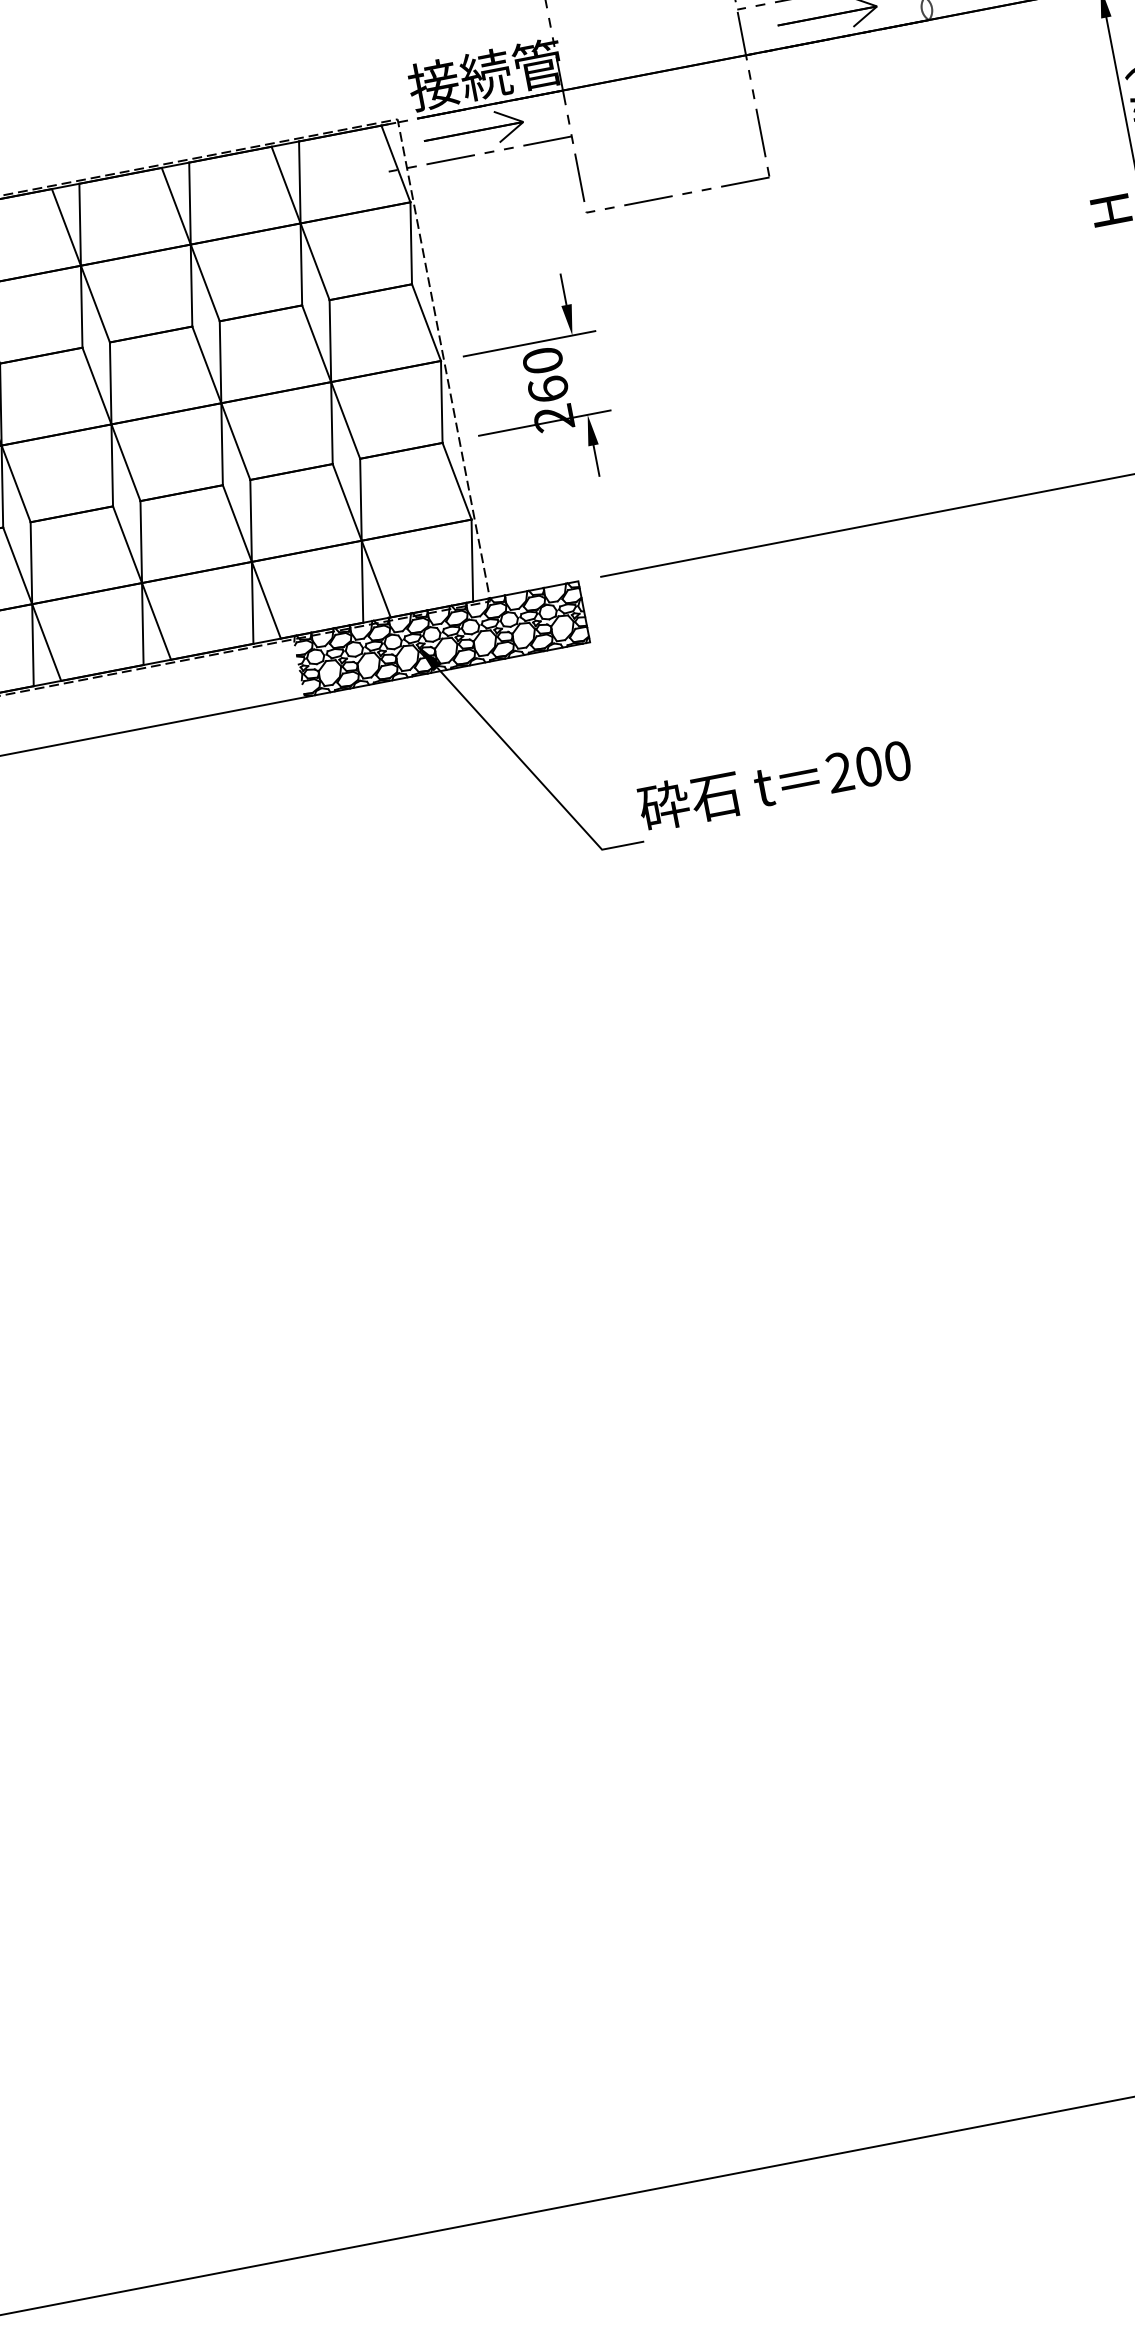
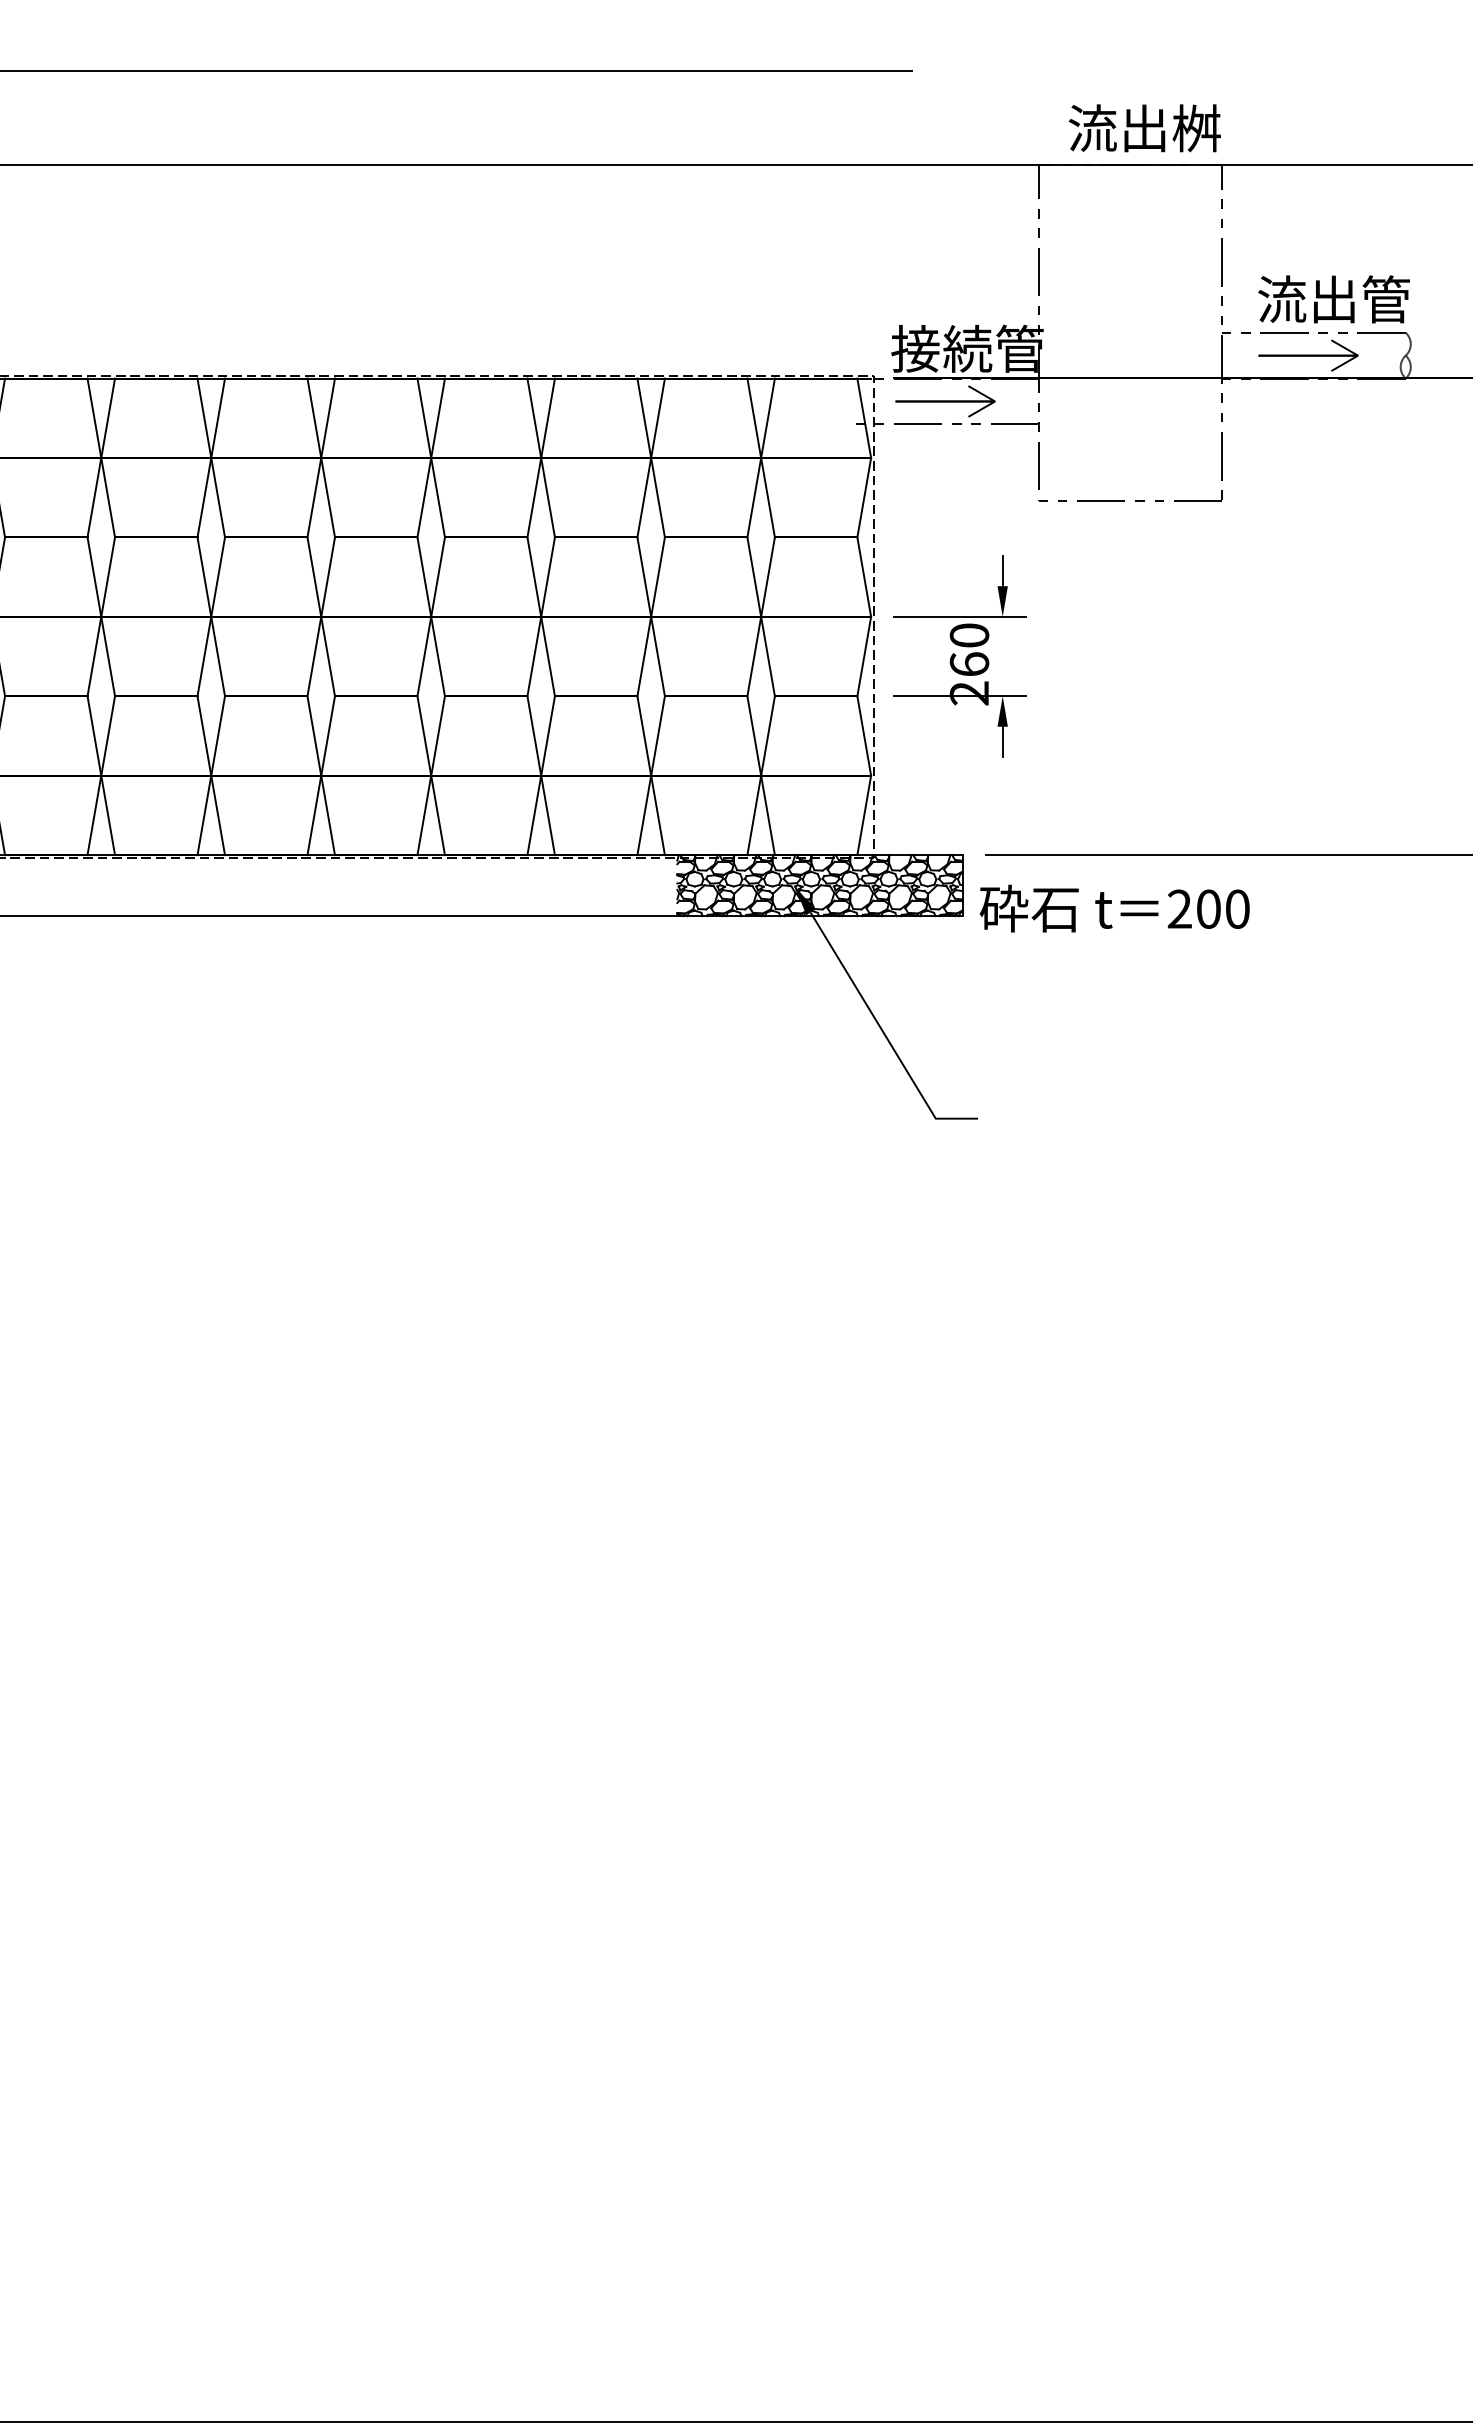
text: (774, 784) -> (1114, 908), moved

